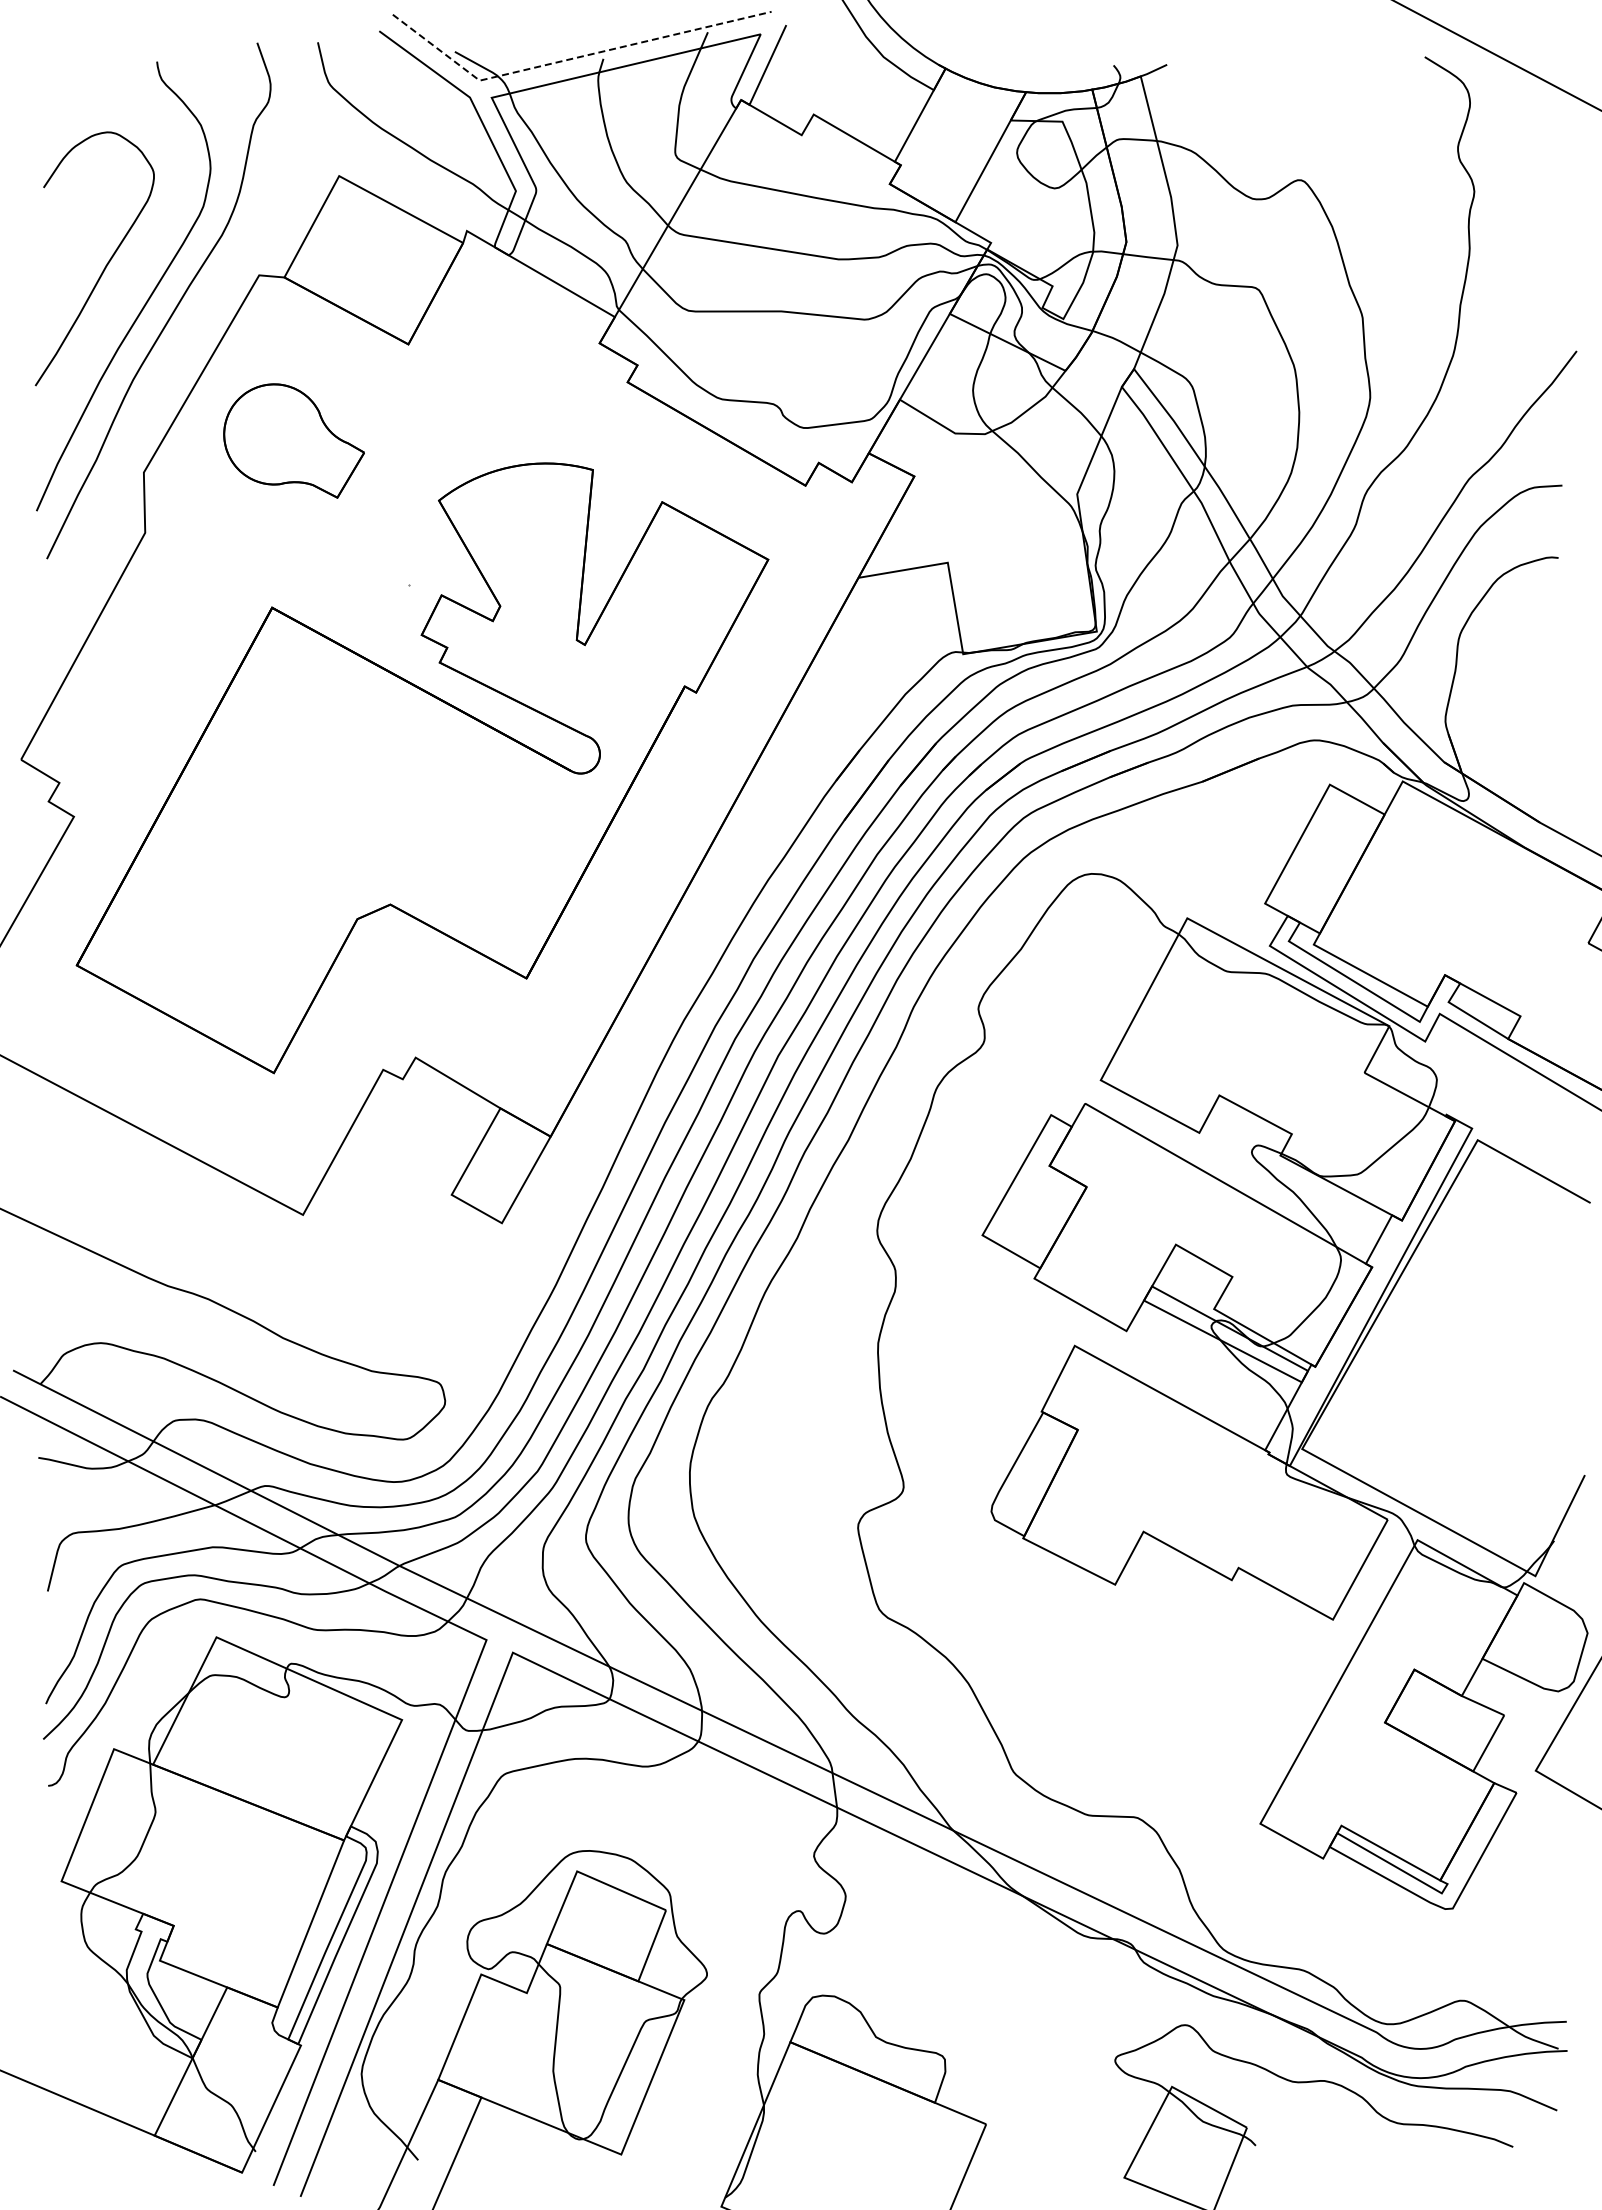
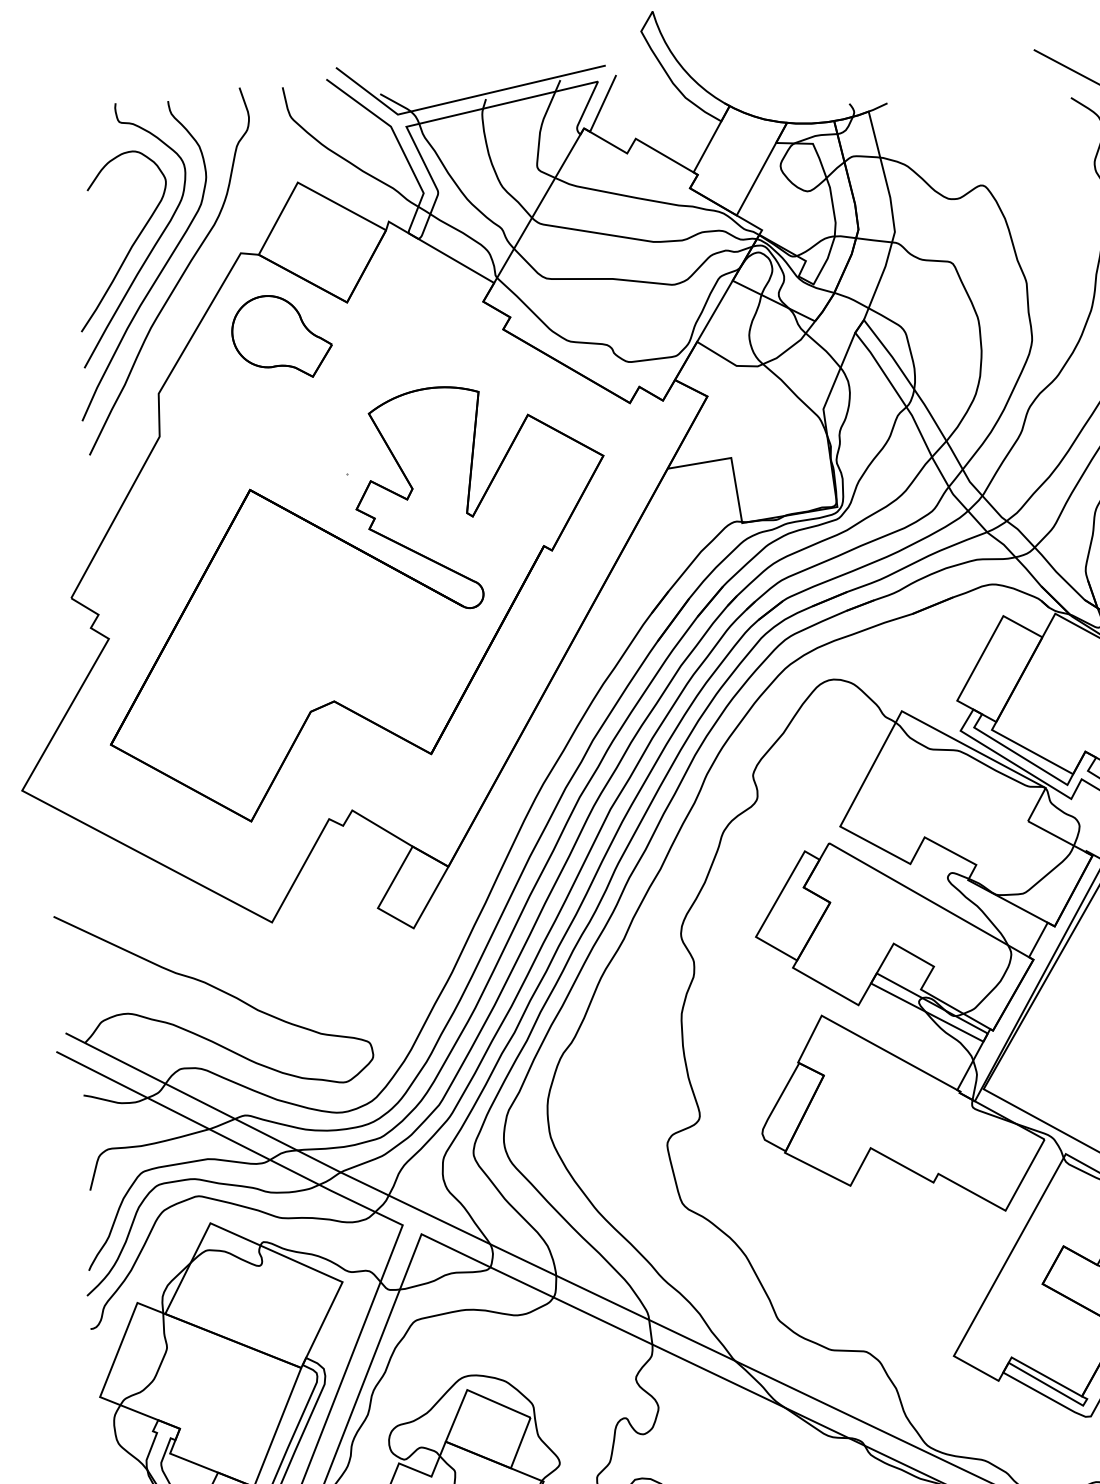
line: (572, 58) -> (463, 98), dashed -> solid
curve: (136, 265) -> (153, 246), added
part: (293, 440) -> (281, 336), moved

